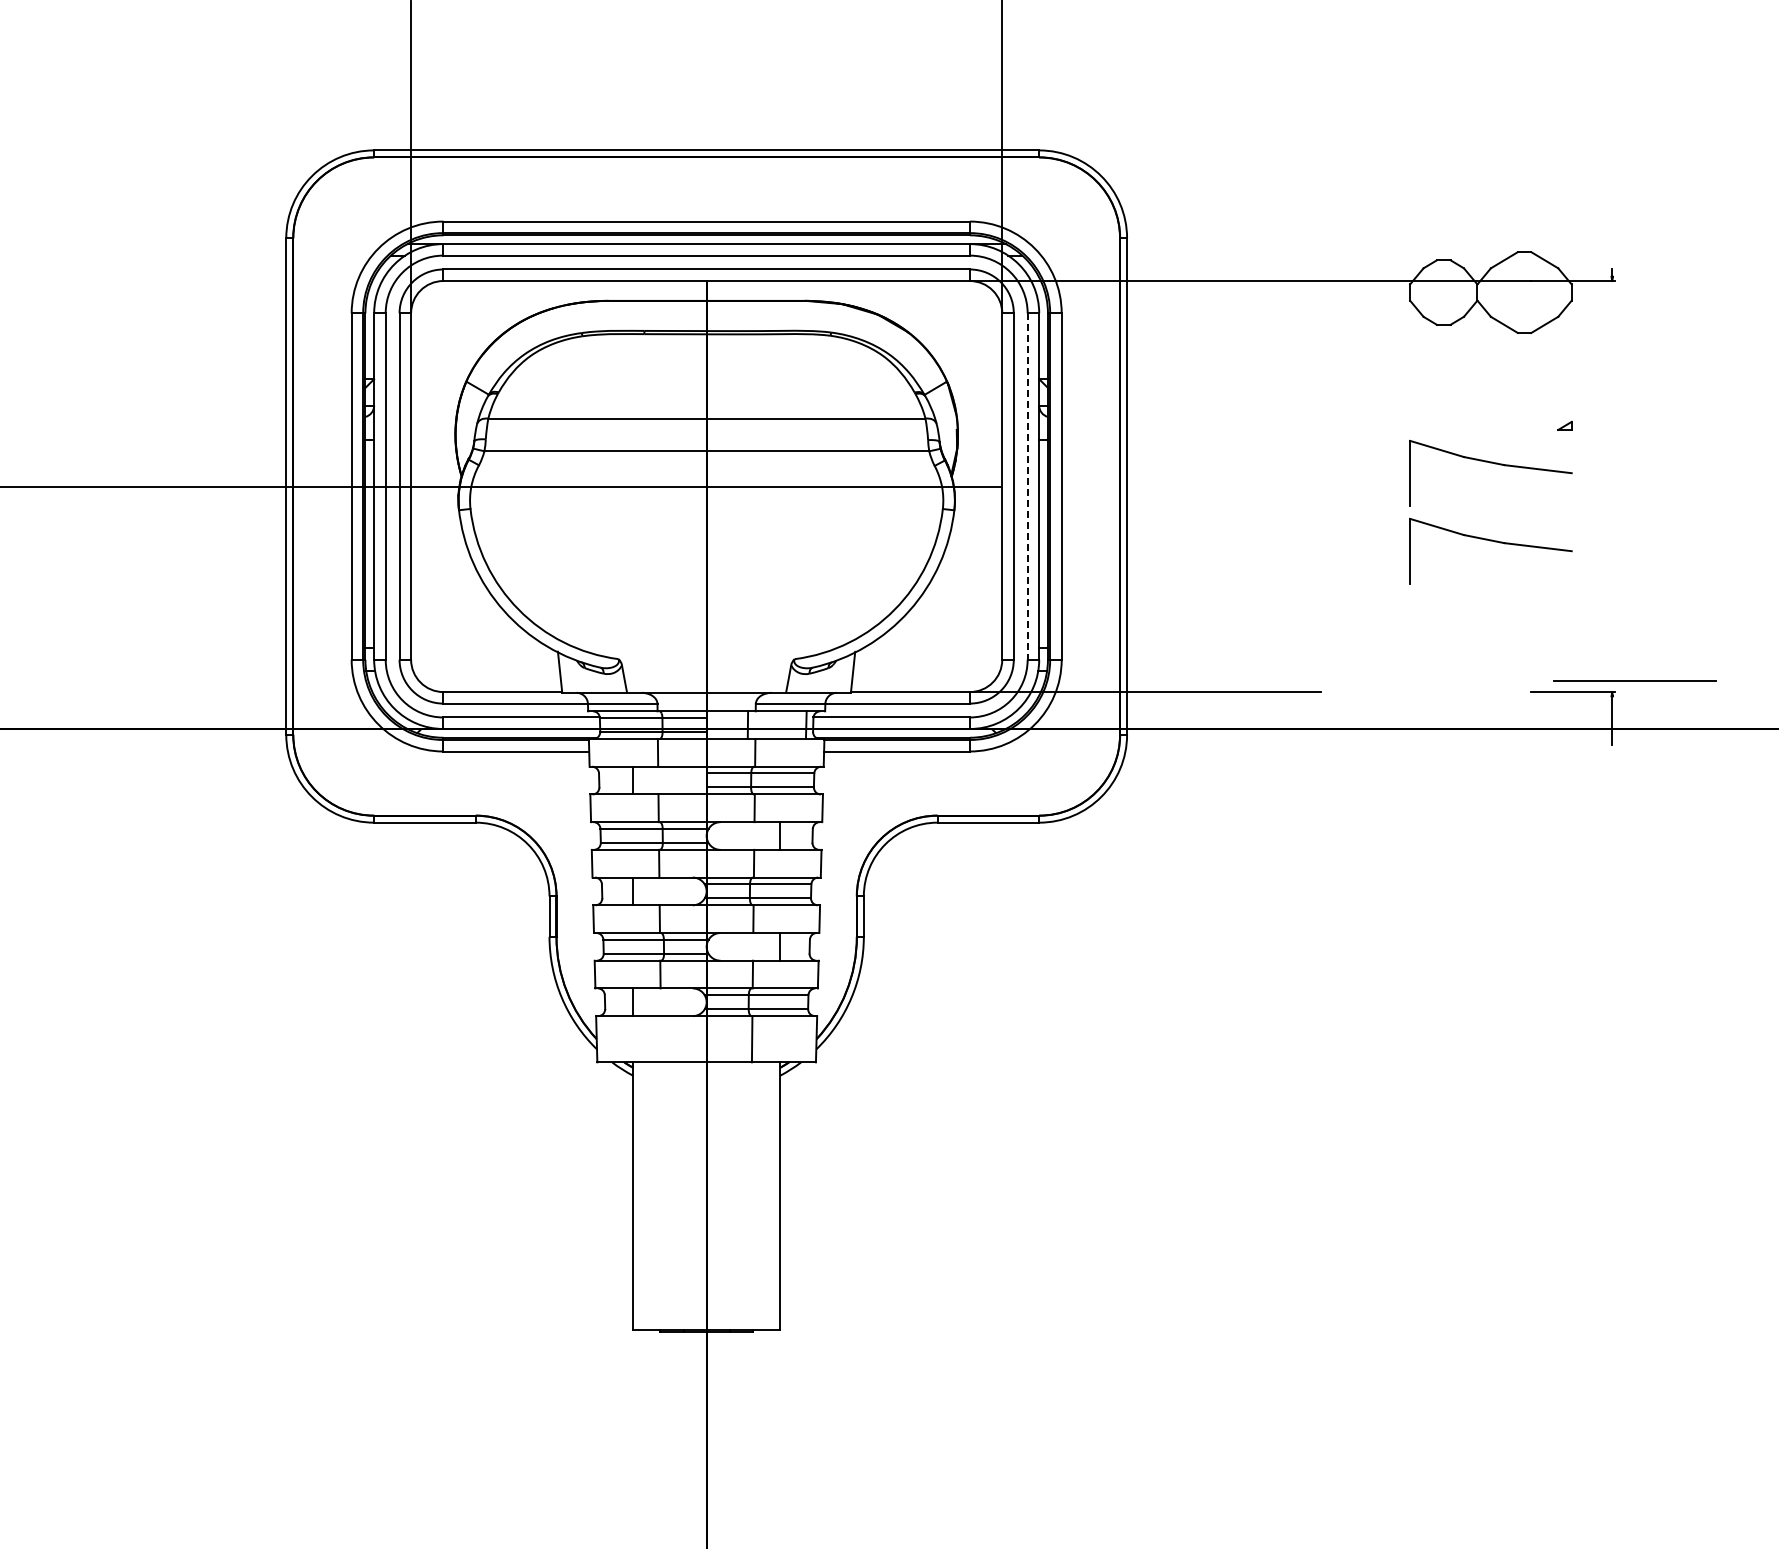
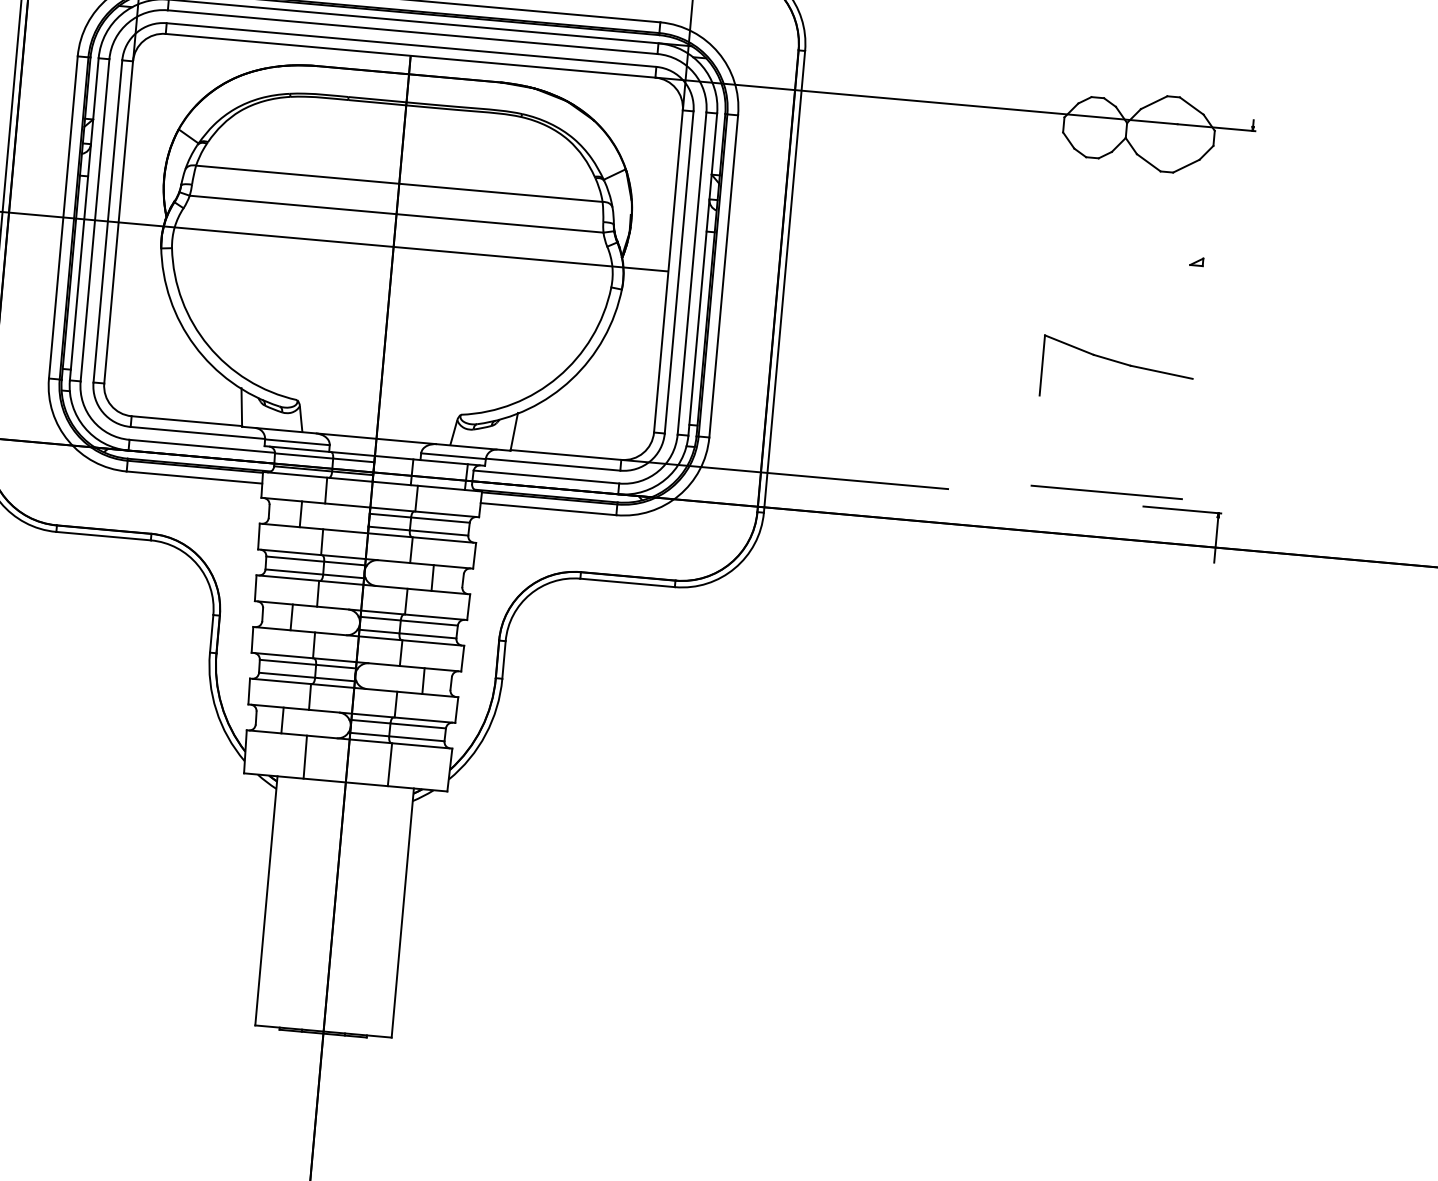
part: (1494, 464) -> (1128, 291), removed
line: (1027, 487) -> (691, 274), dashed -> solid
line: (1634, 680) -> (1106, 492), moved
line: (660, 1039) -> (304, 757), added

